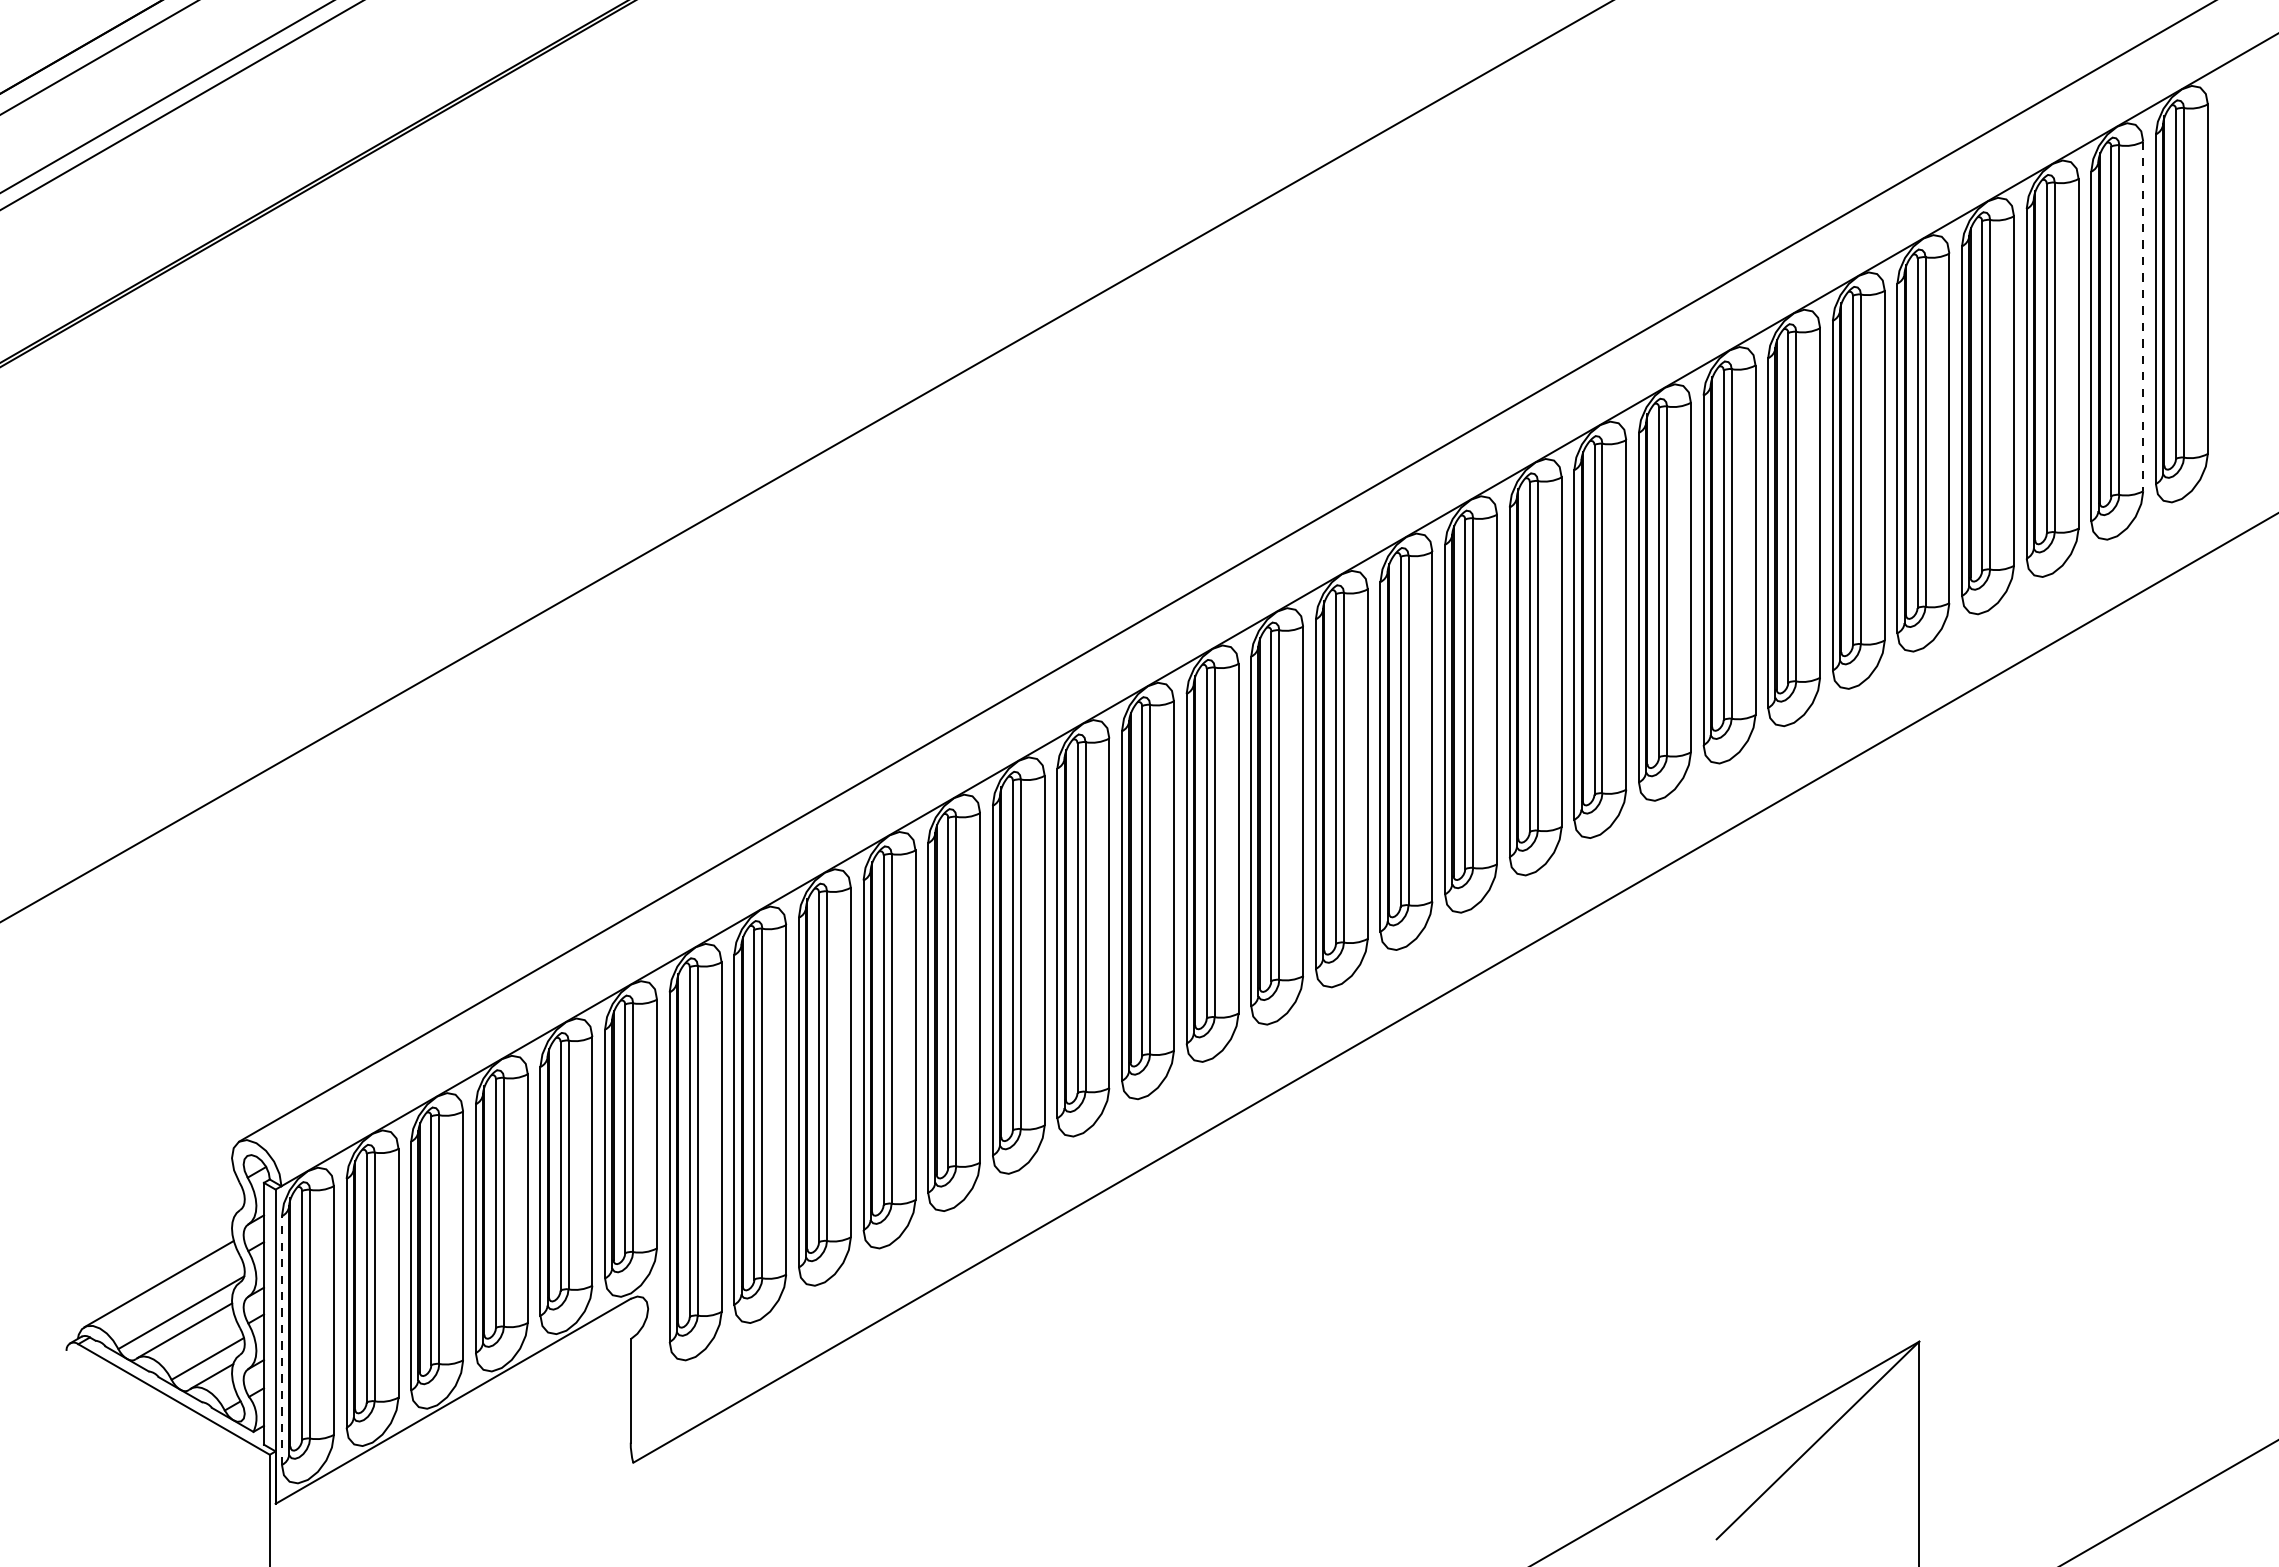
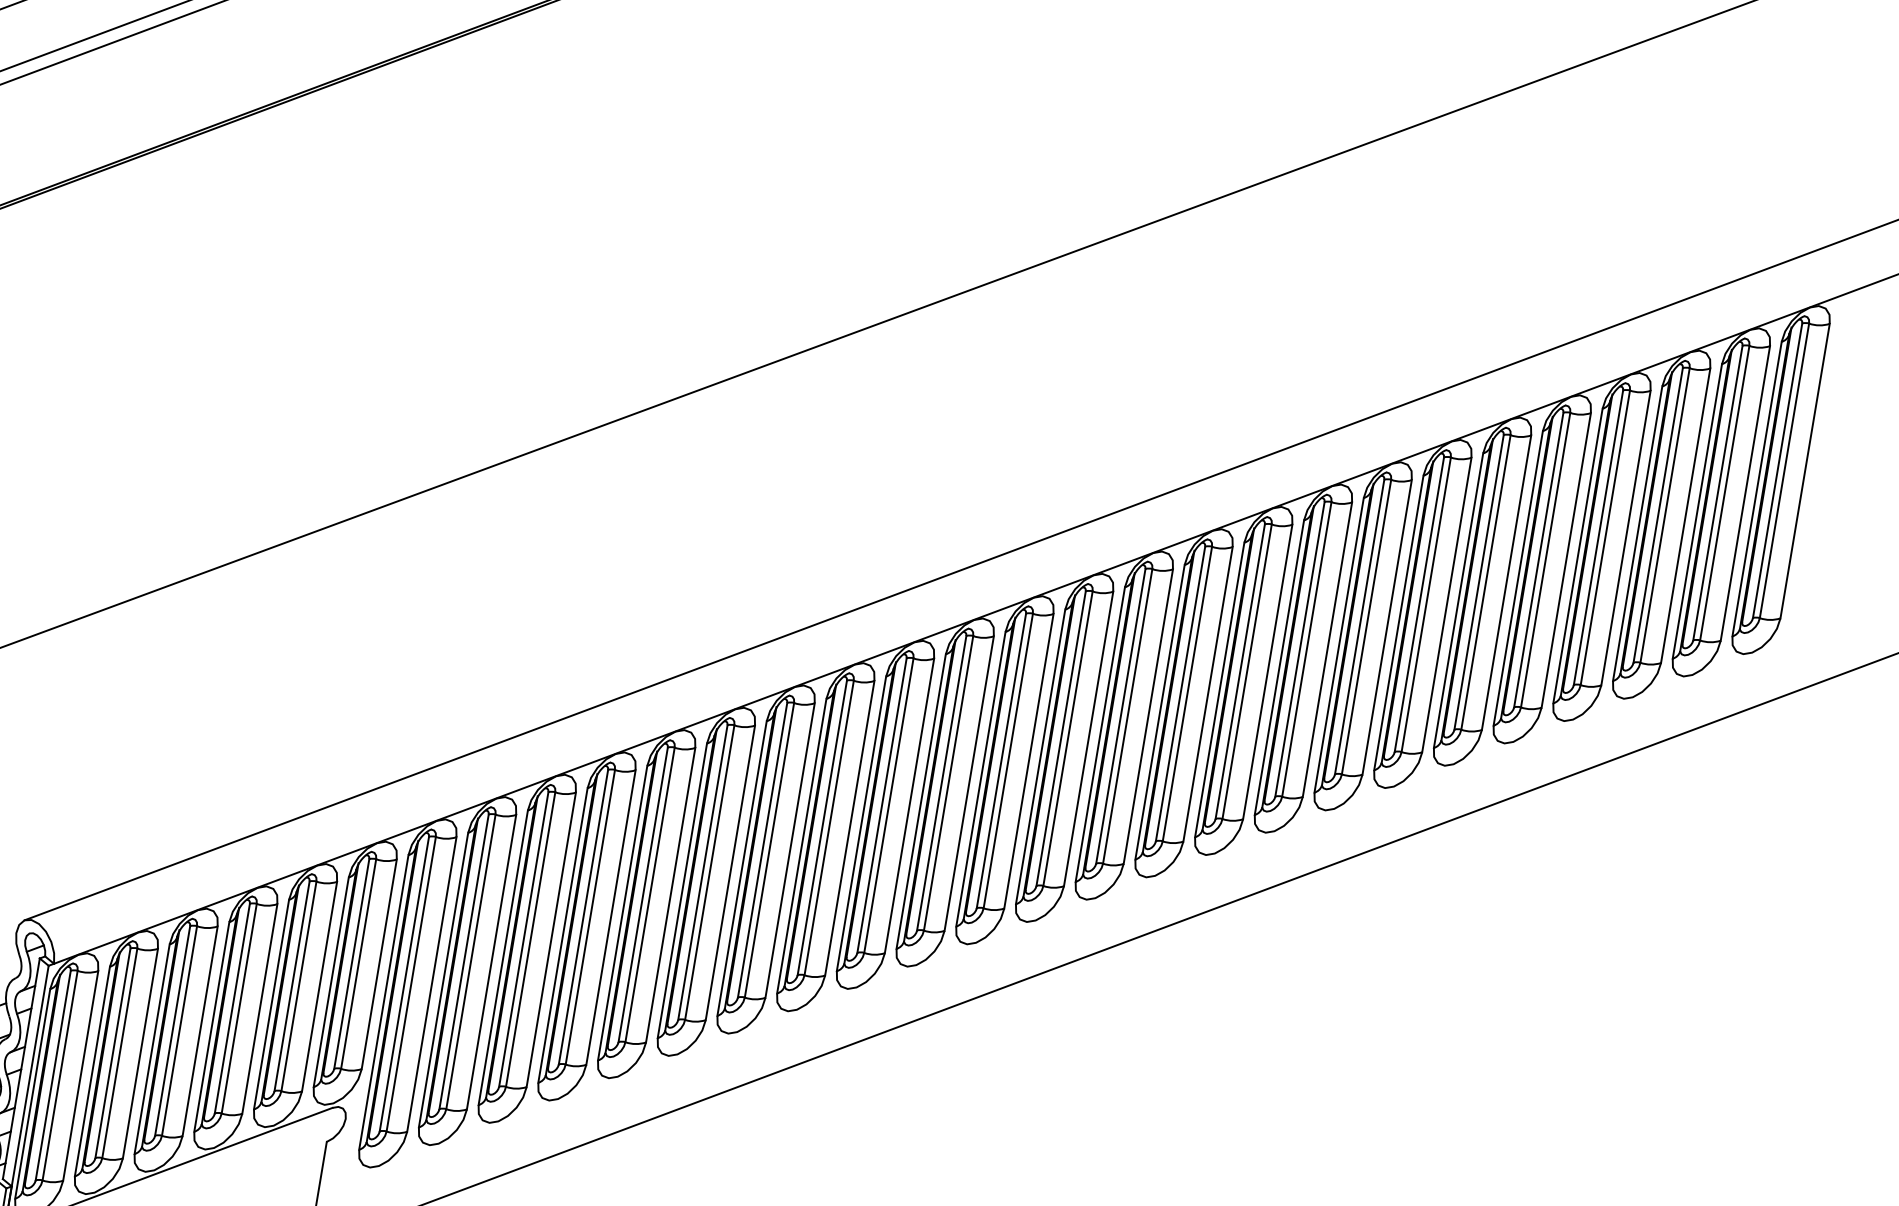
line: (2143, 316) -> (1745, 493), dashed -> solid
line: (281, 1340) -> (32, 1093), dashed -> solid

